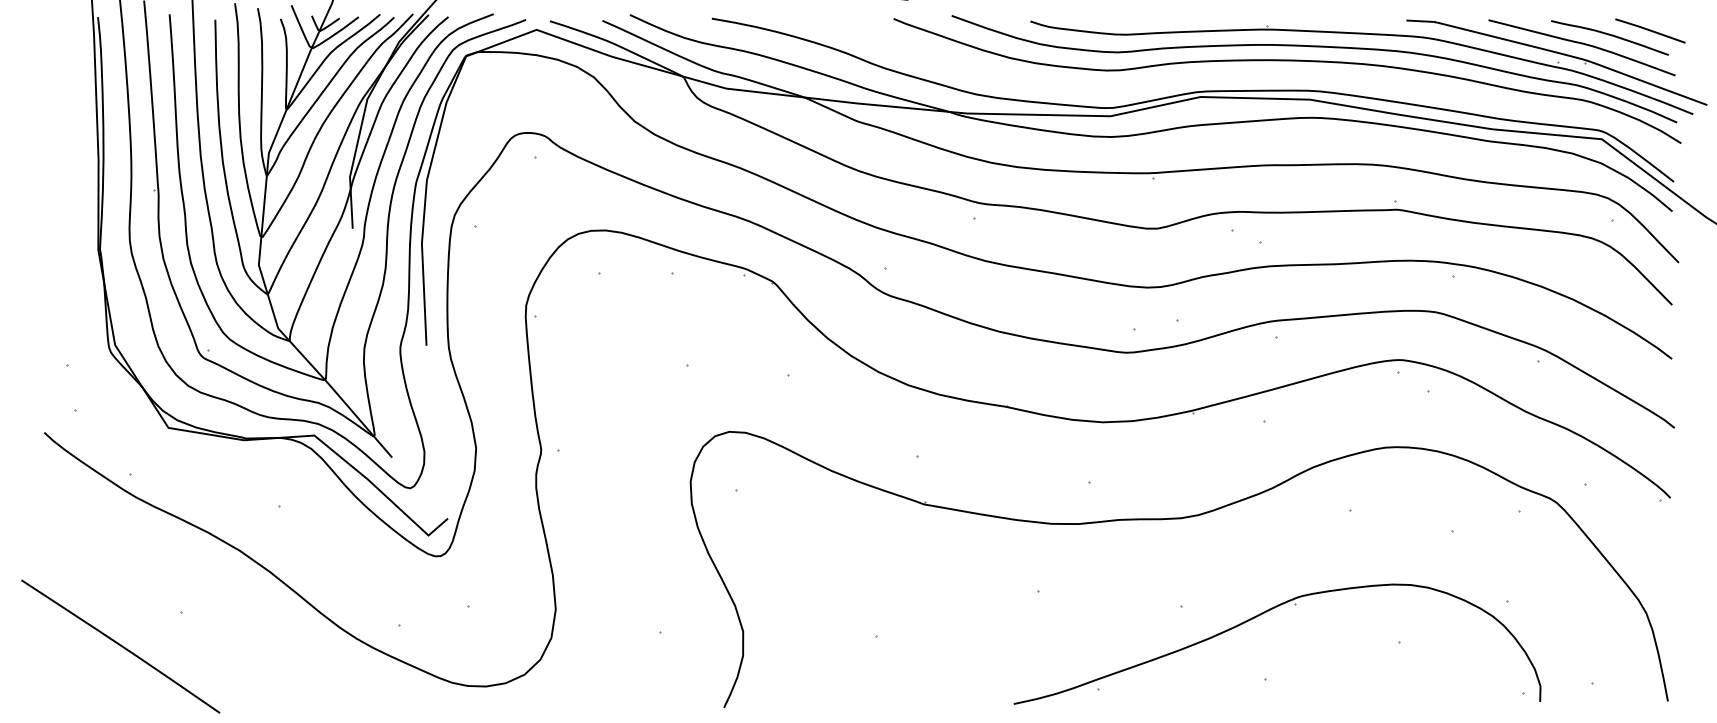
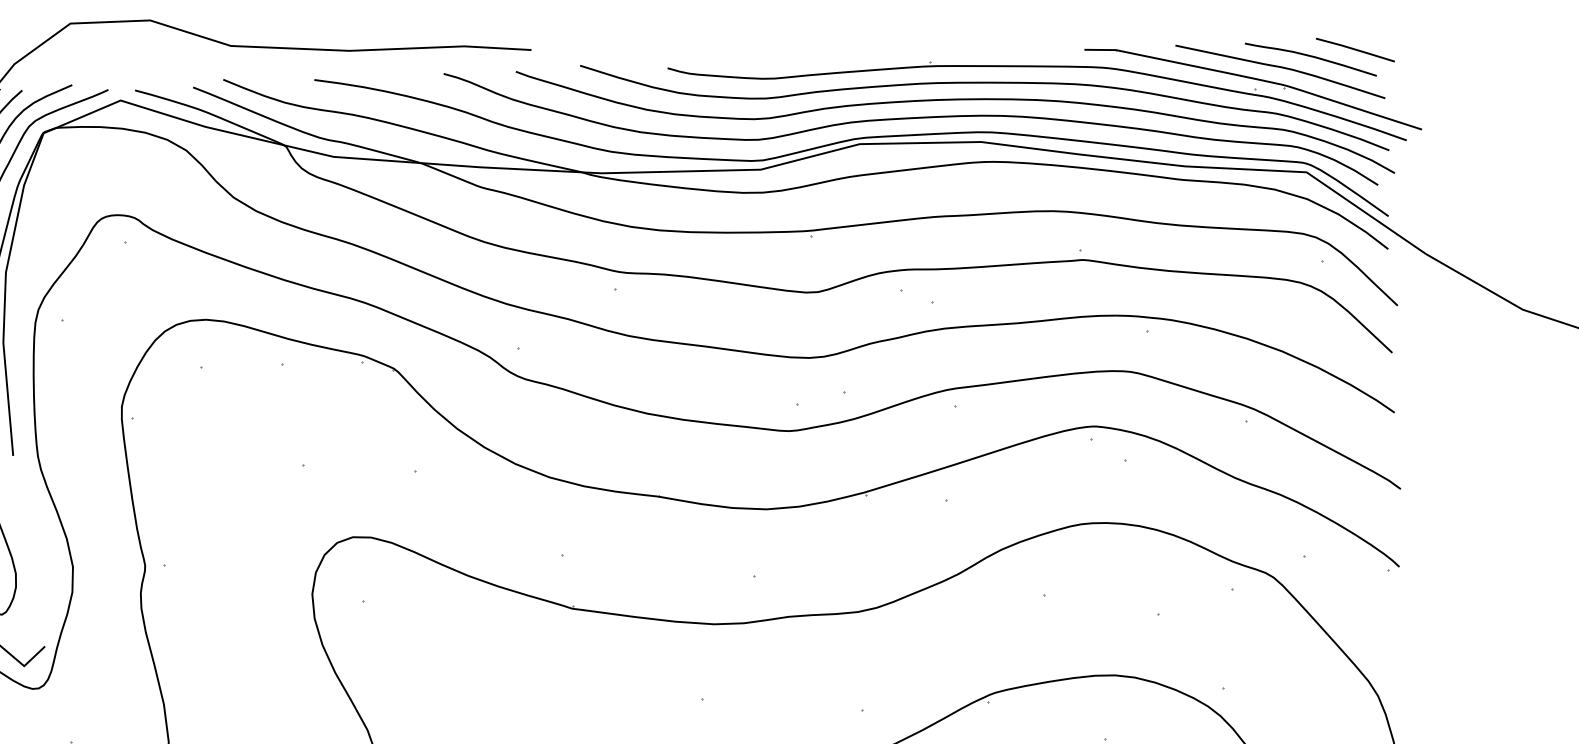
curve: (1247, 76) -> (910, 119), added

